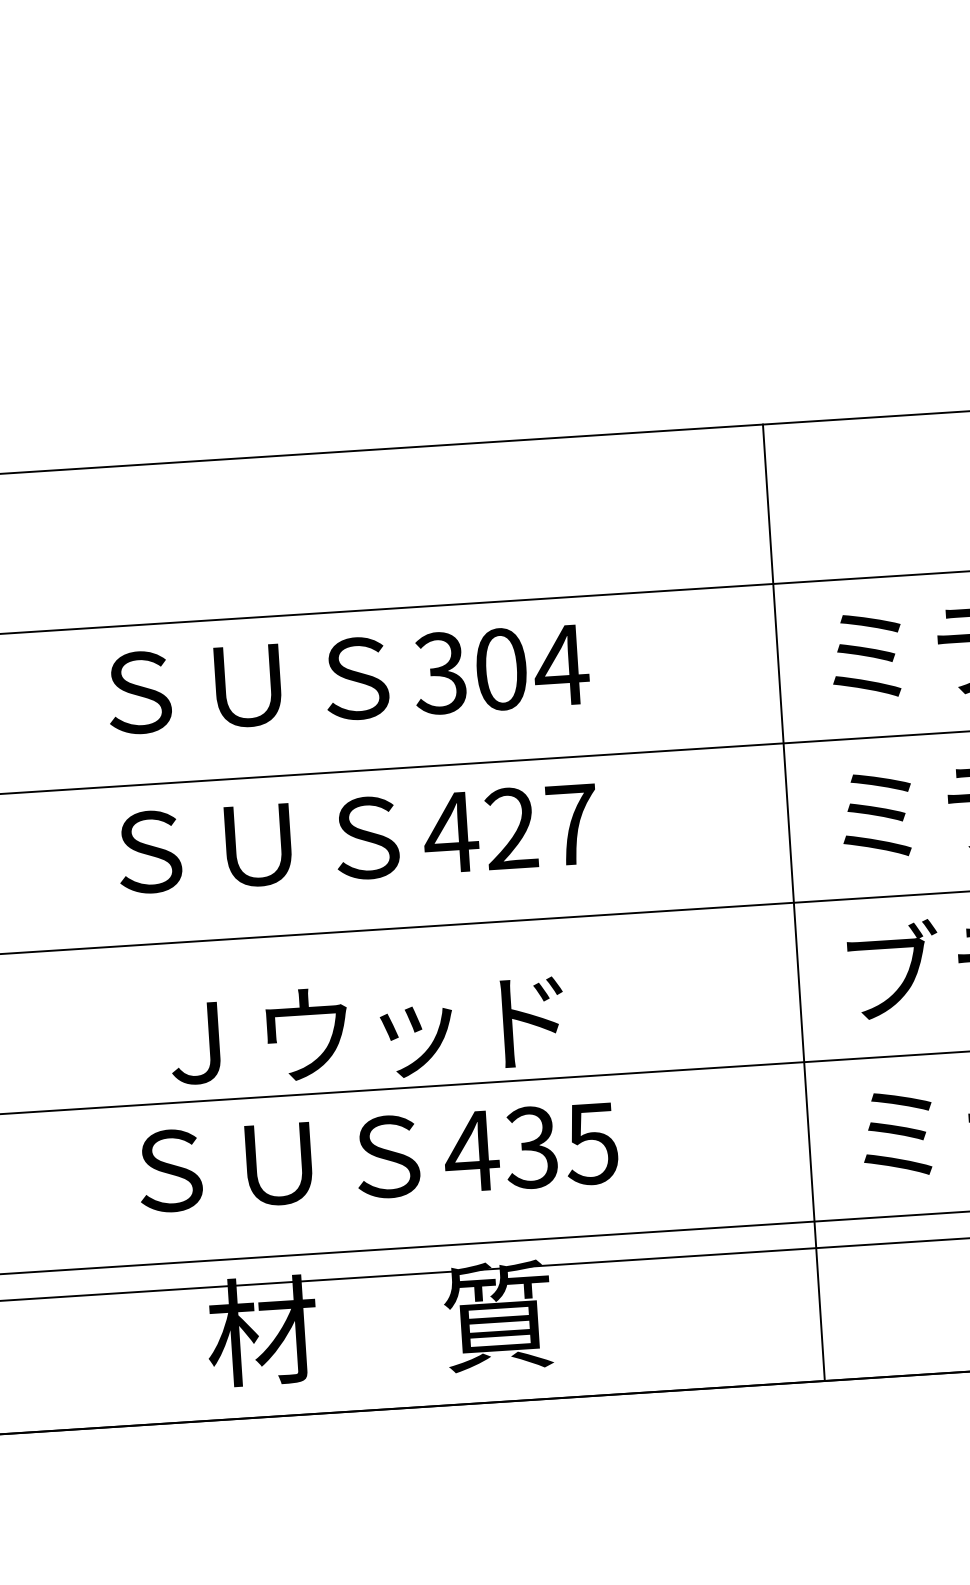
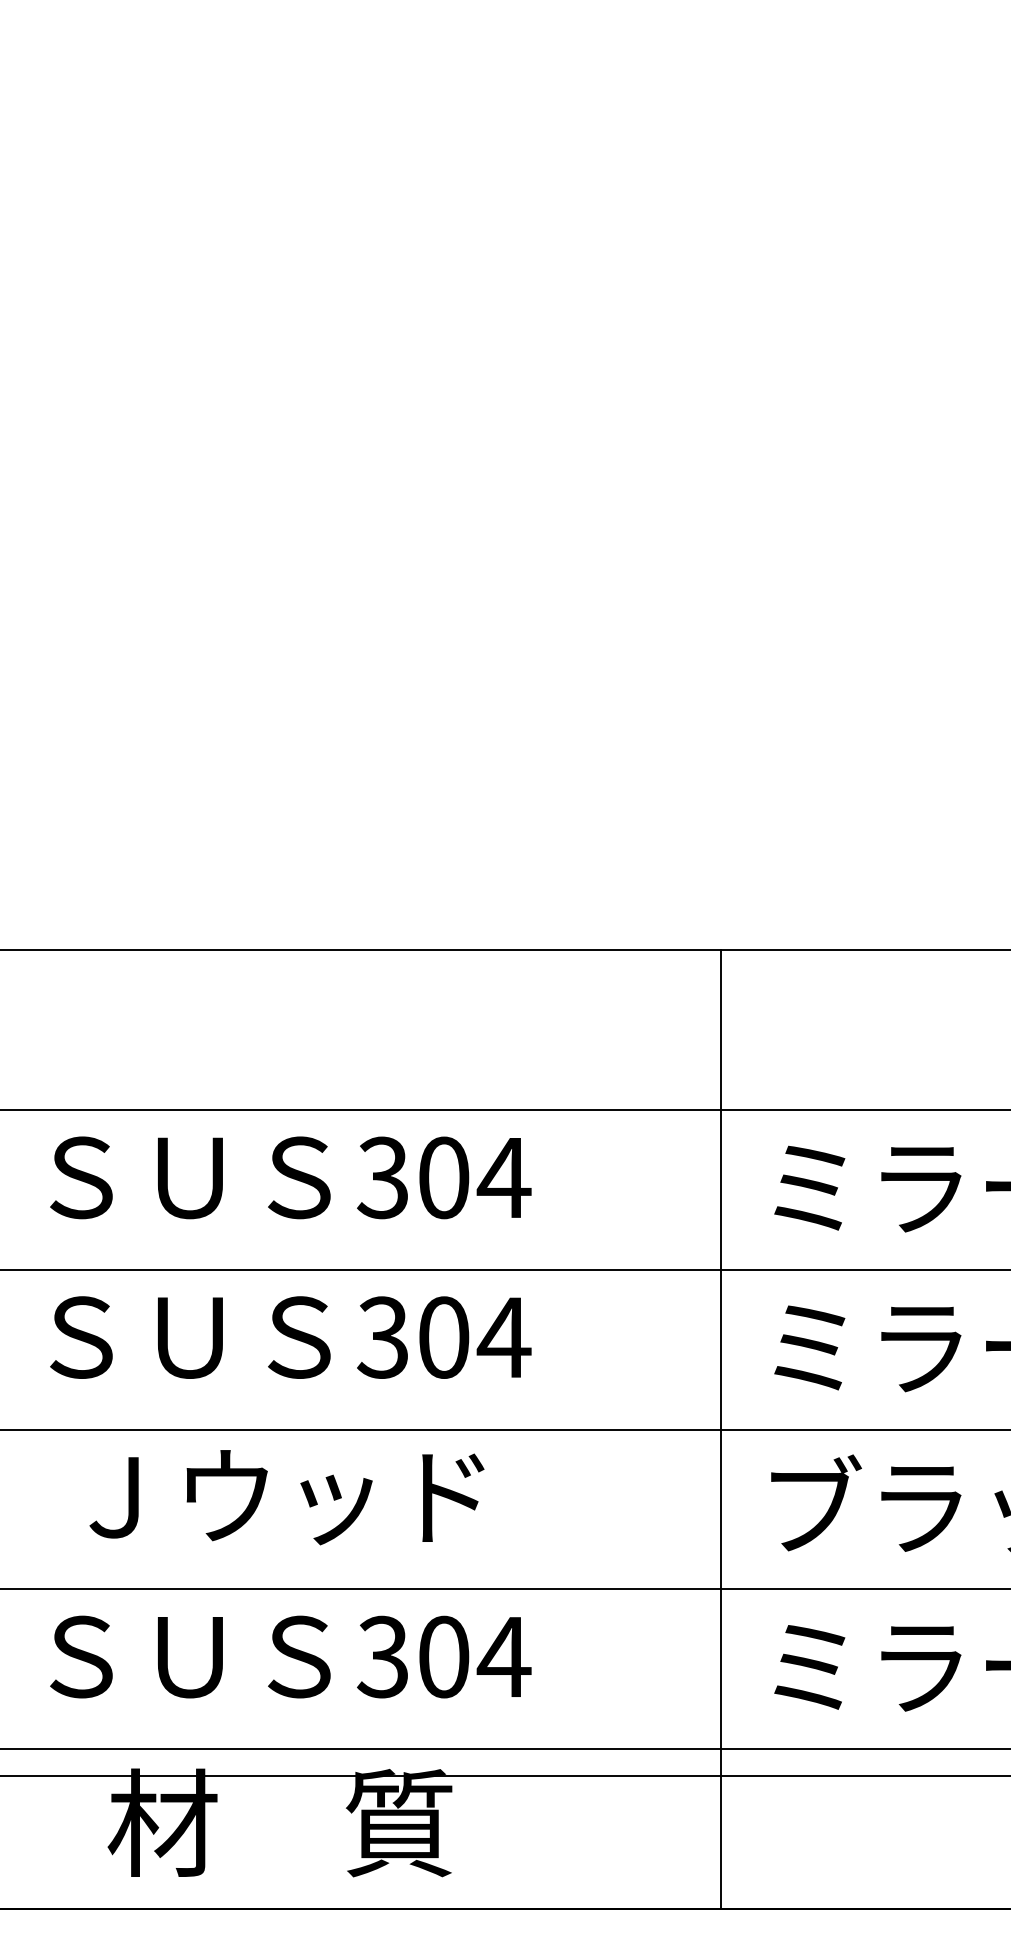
text: (511, 828) -> (443, 1337), 427 -> 304
text: (366, 1032) -> (286, 1497), moved
text: (531, 1147) -> (443, 1656), 435 -> 304

